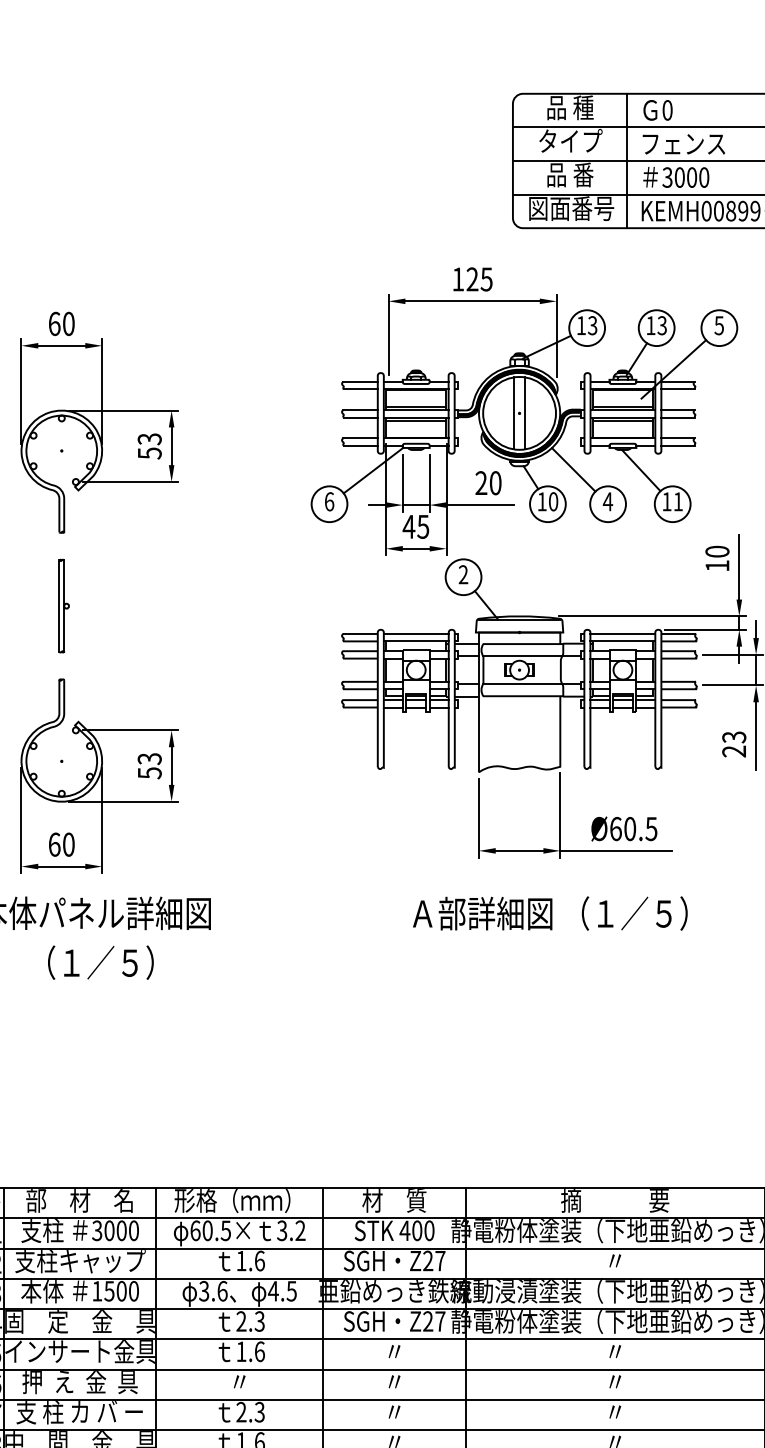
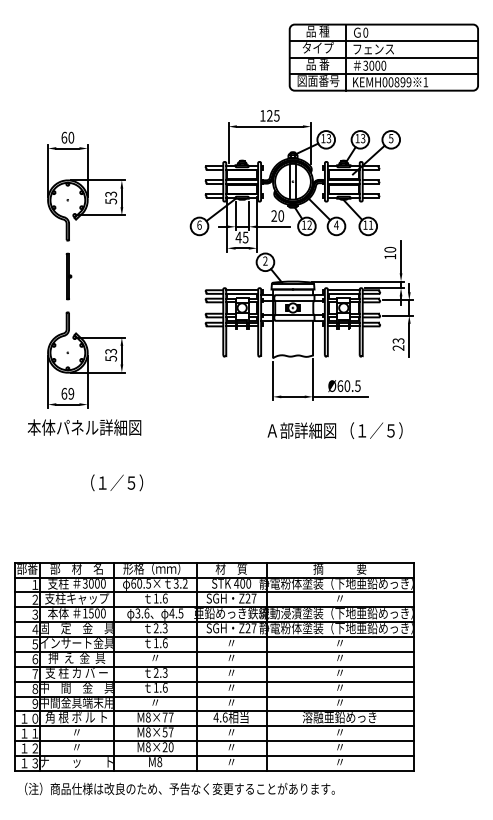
text: (553, 500) -> (309, 224), 10 -> 12
text: (69, 844) -> (71, 393), 60 -> 69
text: (549, 913) -> (334, 430), moved
text: (101, 961) -> (117, 482), moved

